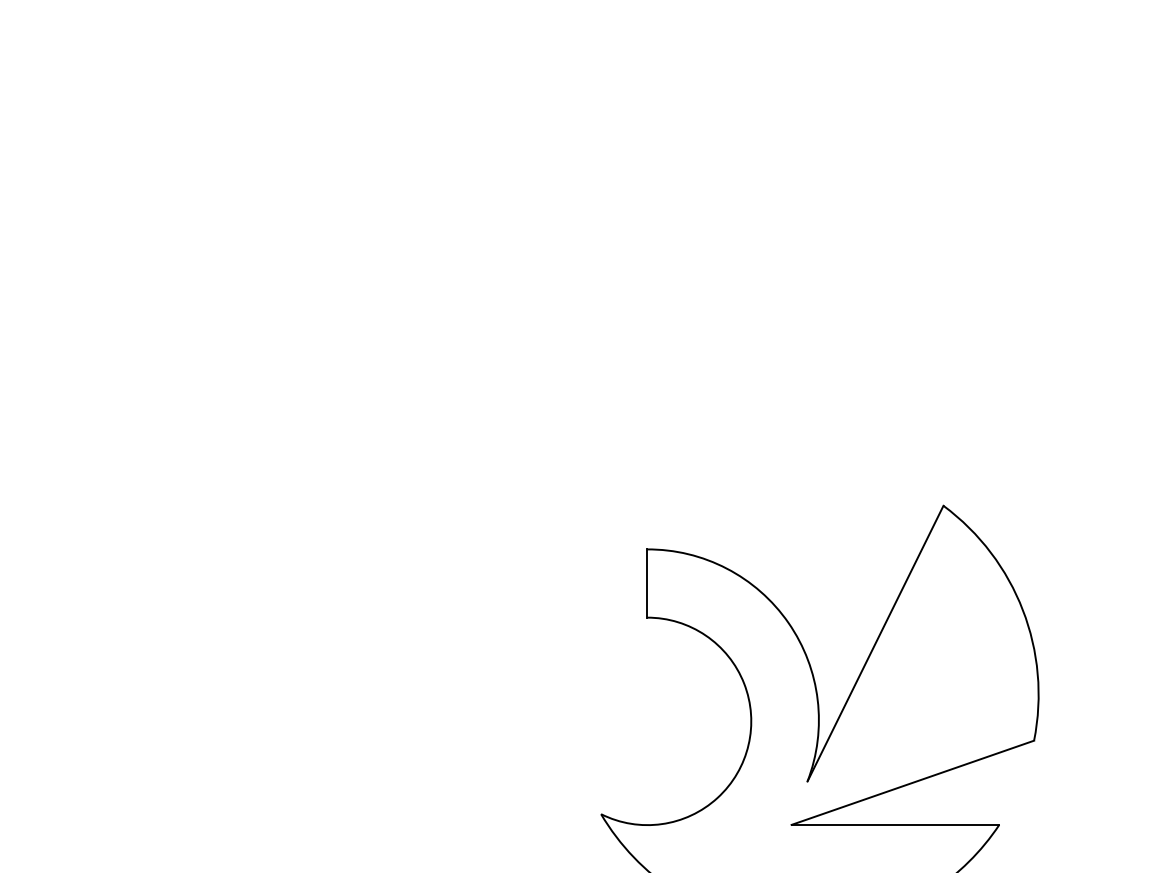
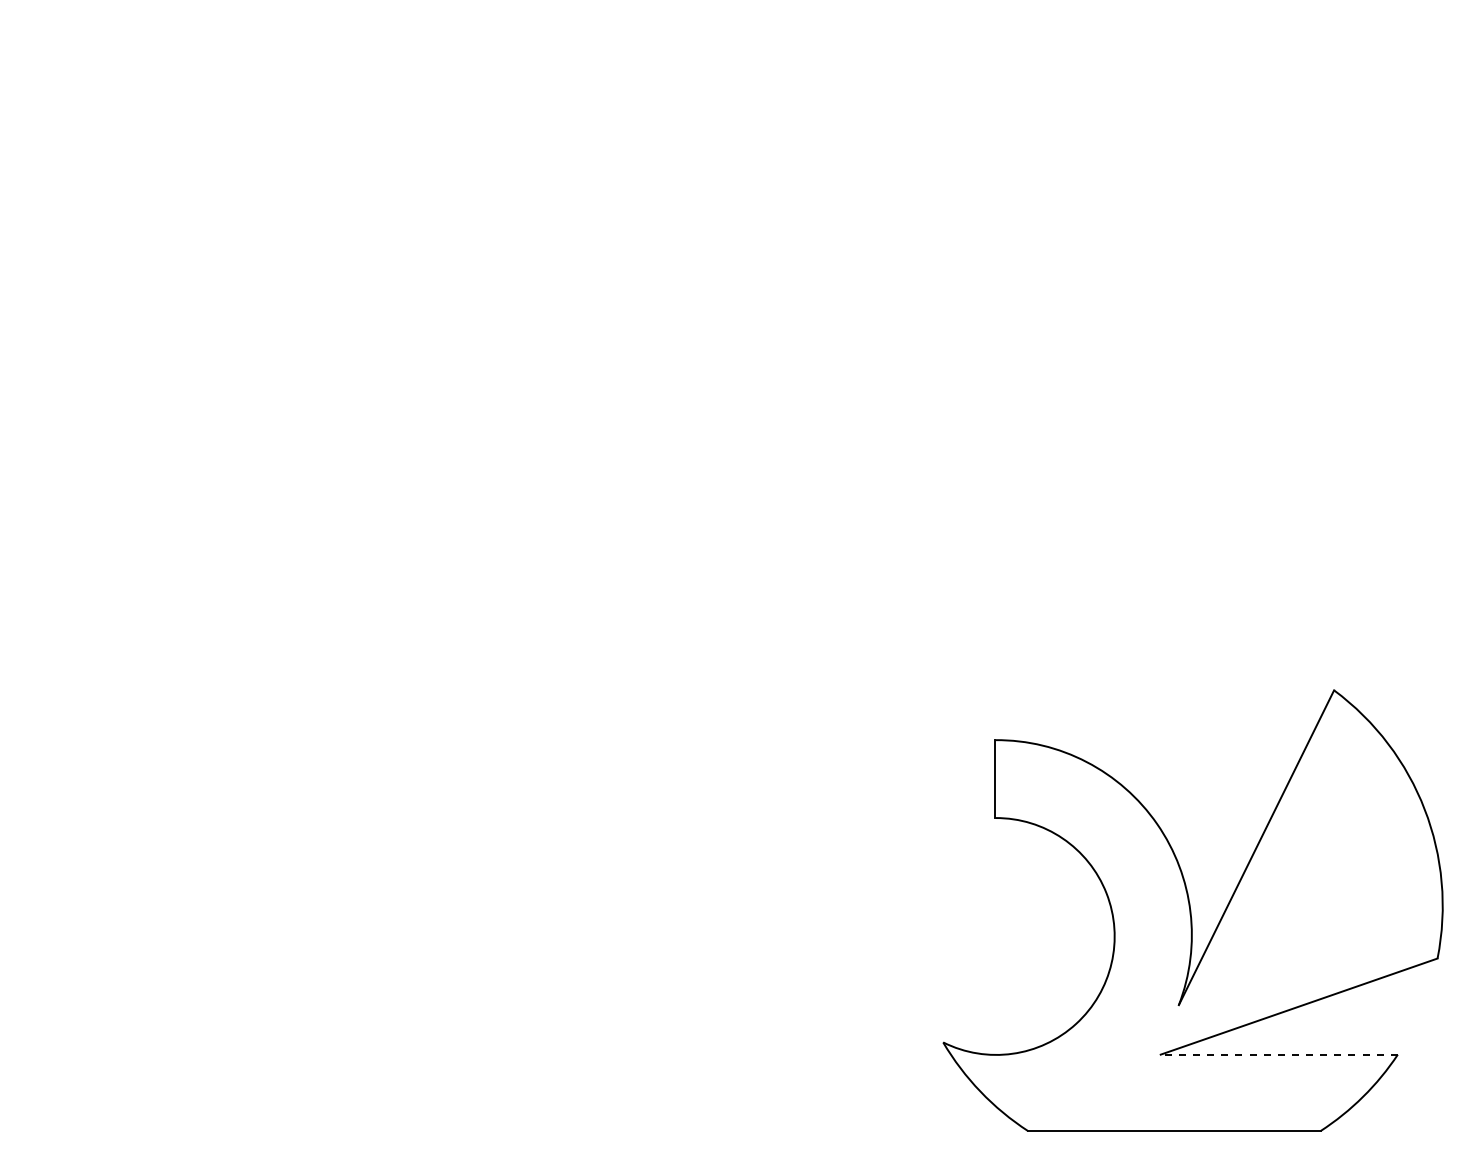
line: (895, 824) -> (1279, 1054), solid -> dashed

